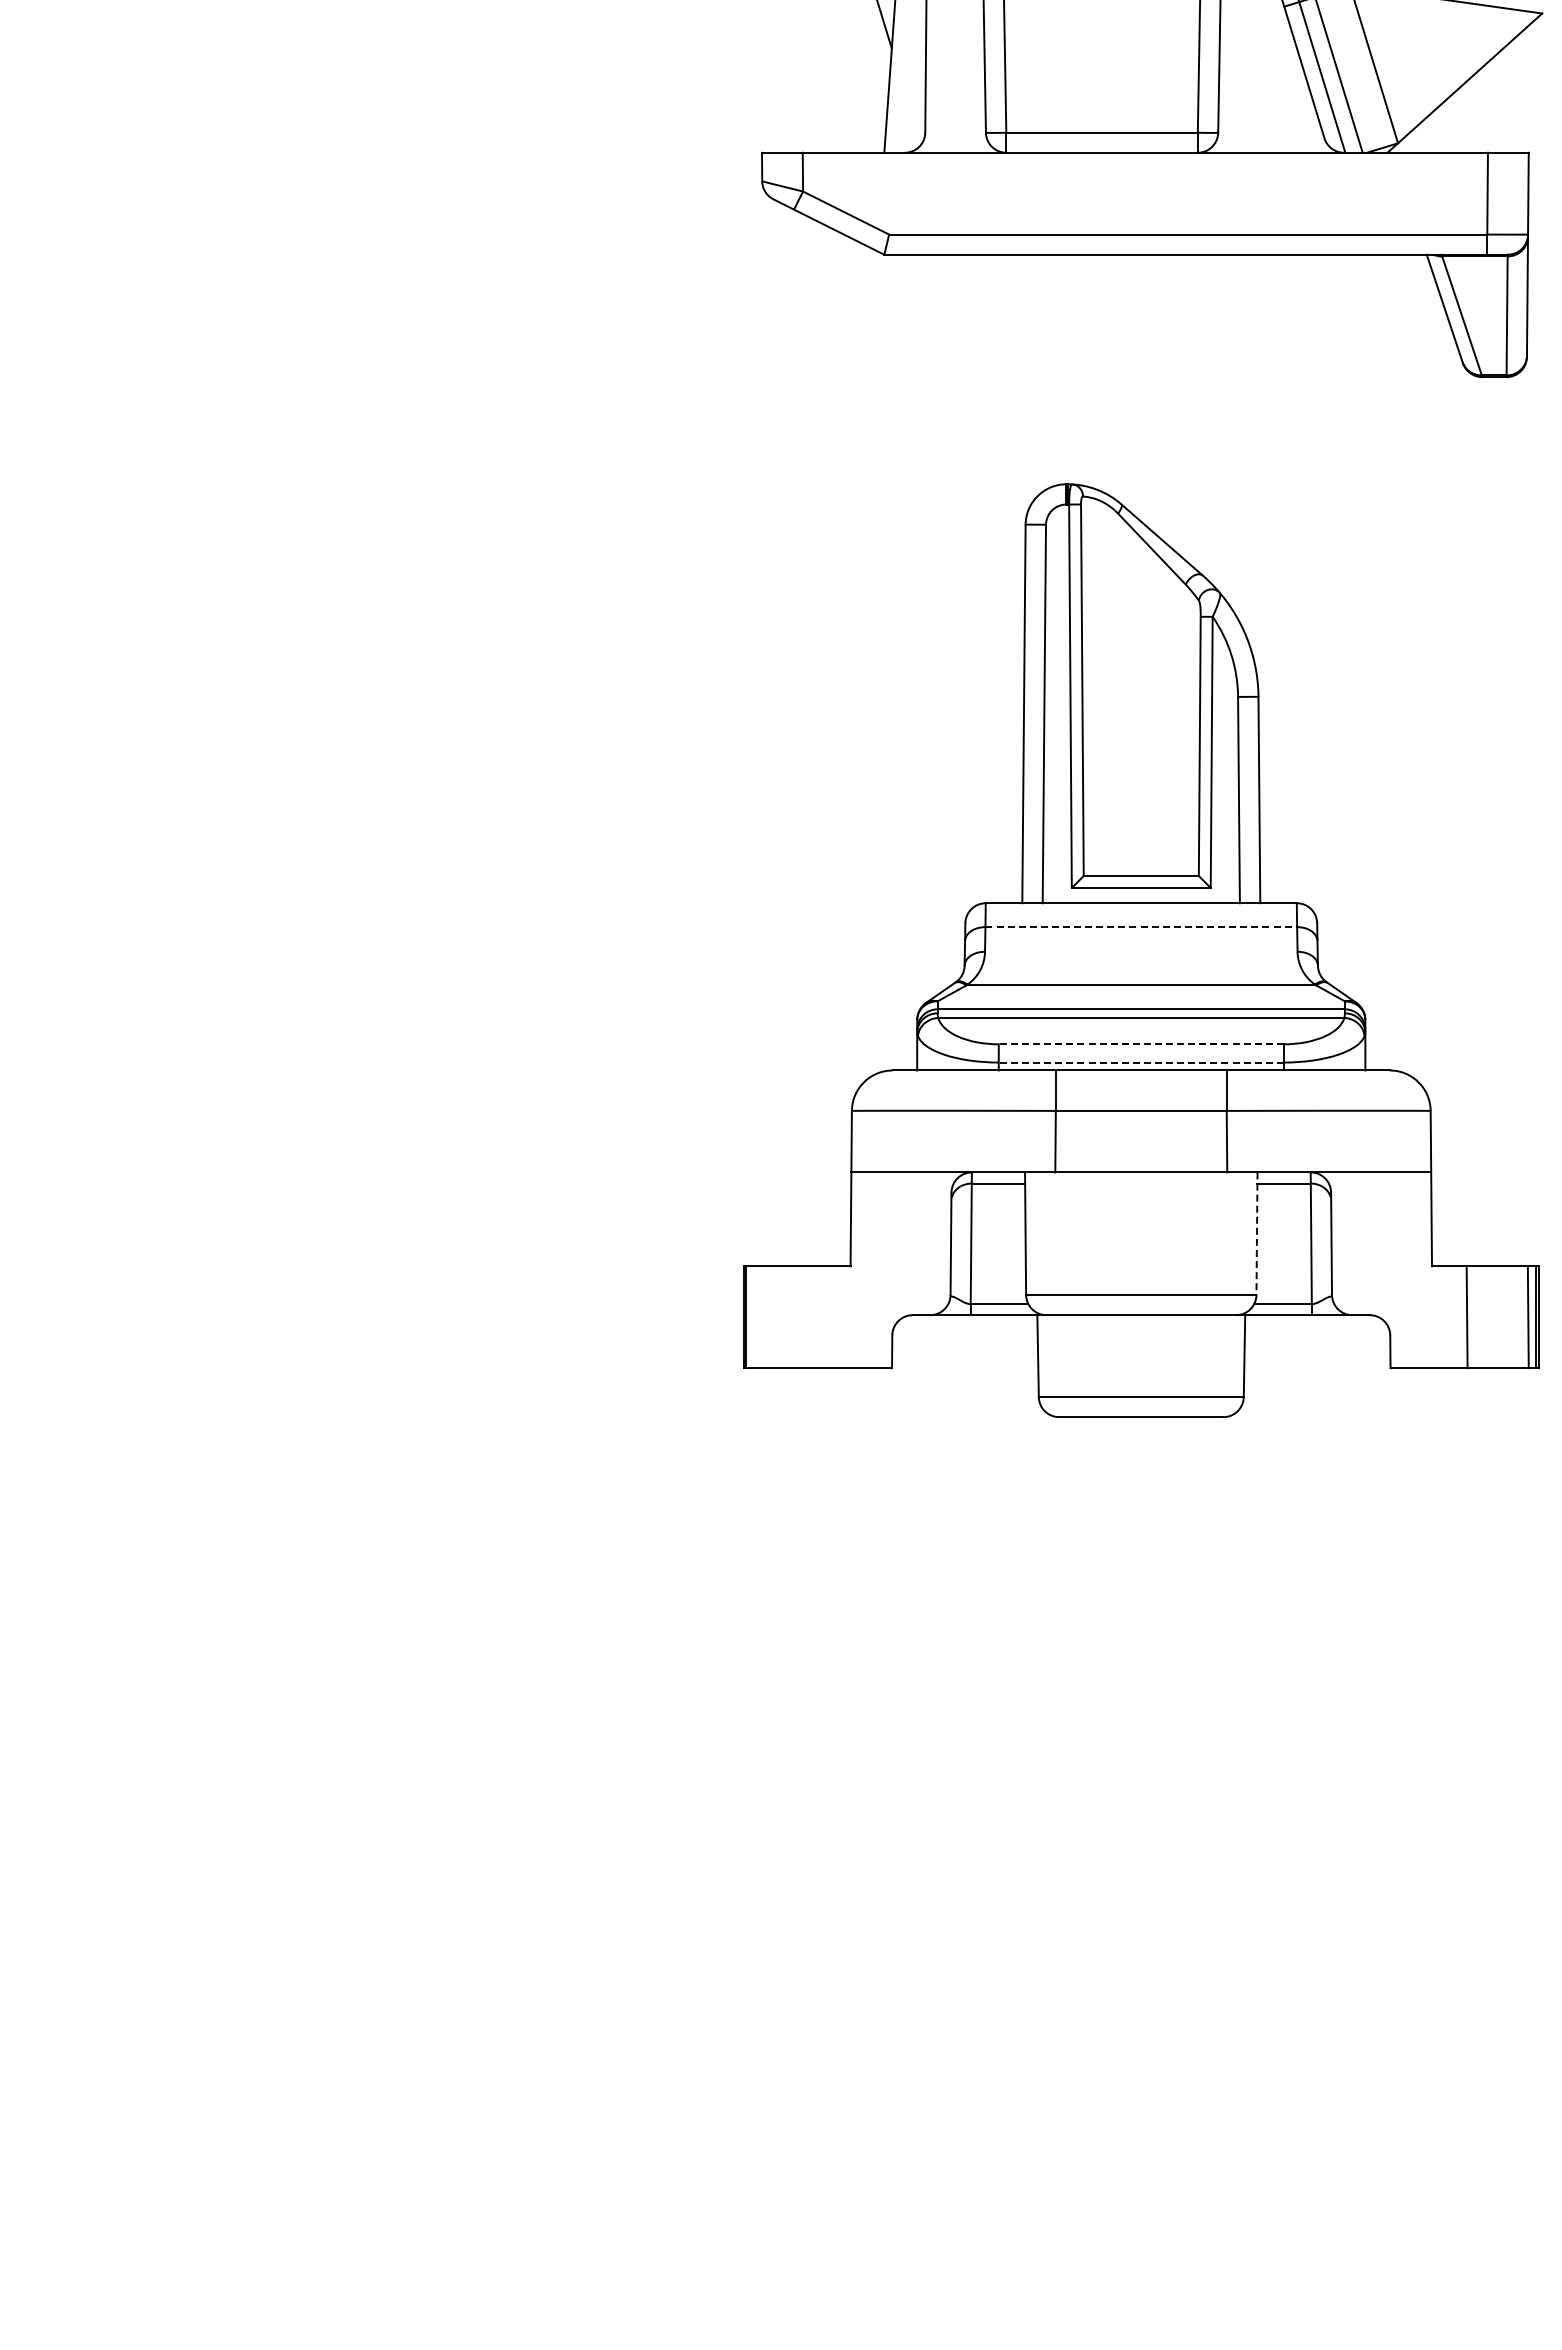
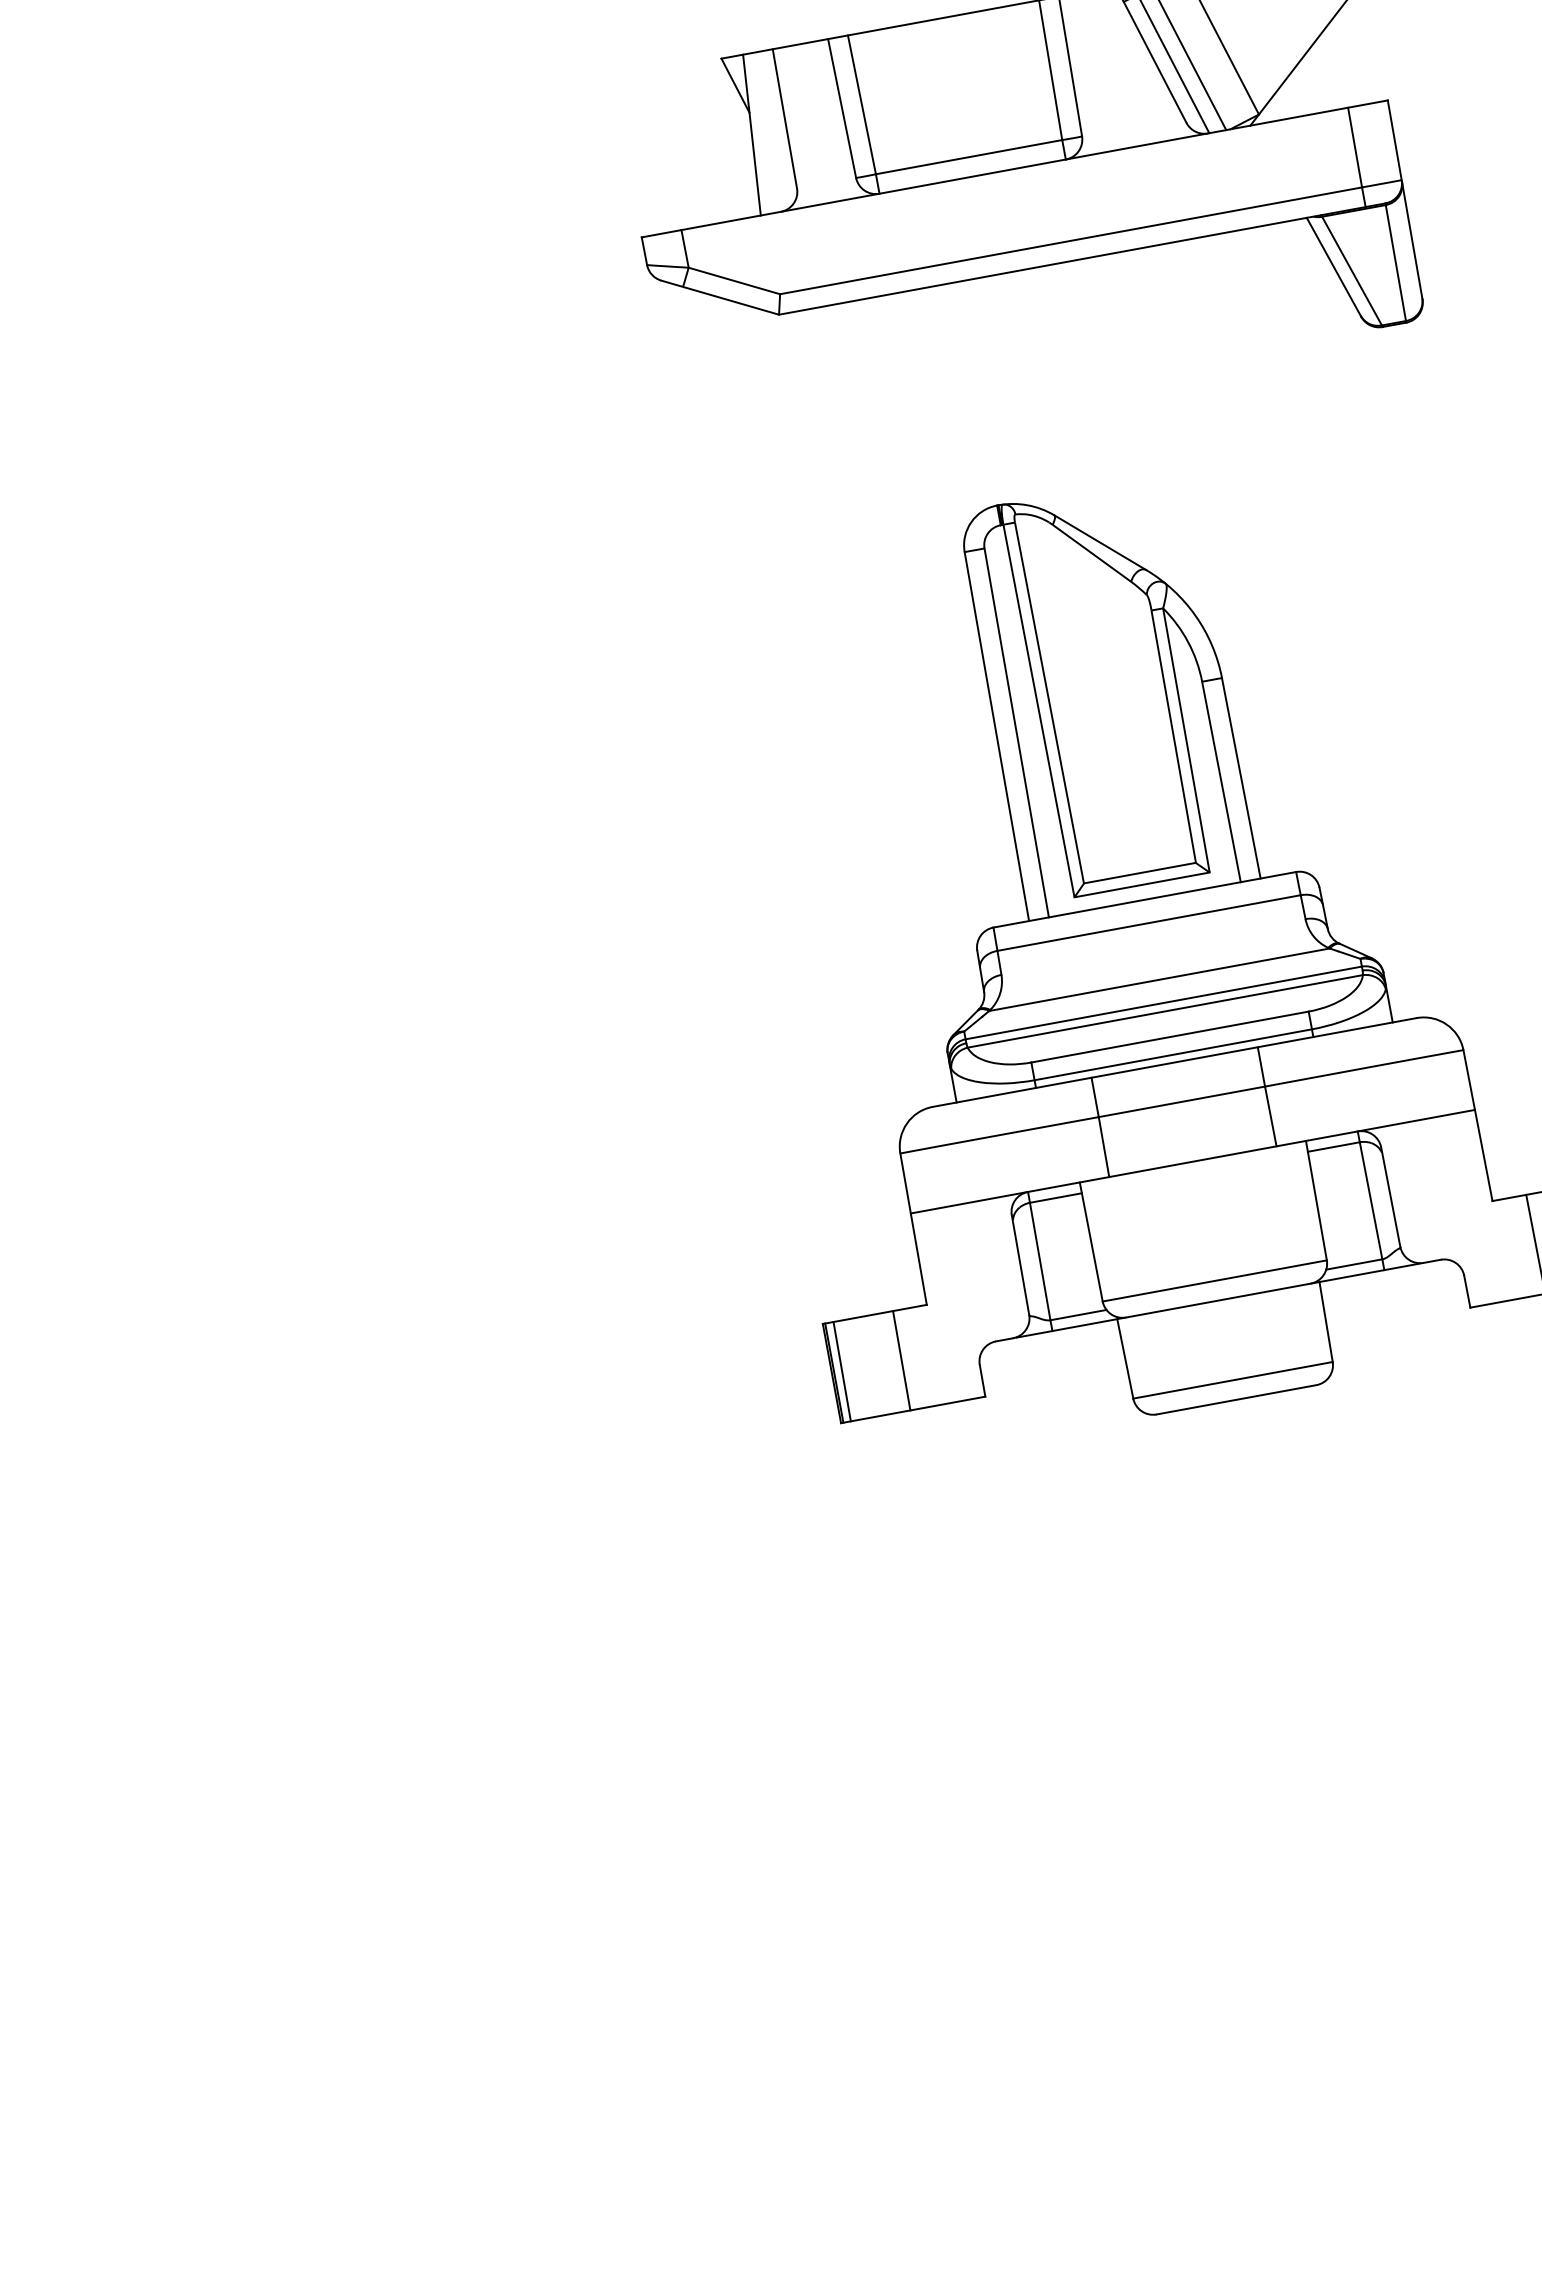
line: (1141, 927) -> (1149, 923), dashed -> solid
line: (1141, 1044) -> (1170, 1037), dashed -> solid
line: (1141, 1062) -> (1173, 1054), dashed -> solid
line: (1256, 1234) -> (1316, 1201), dashed -> solid
line: (753, 1317) -> (841, 1372), added
line: (815, 1317) -> (901, 1361), added

